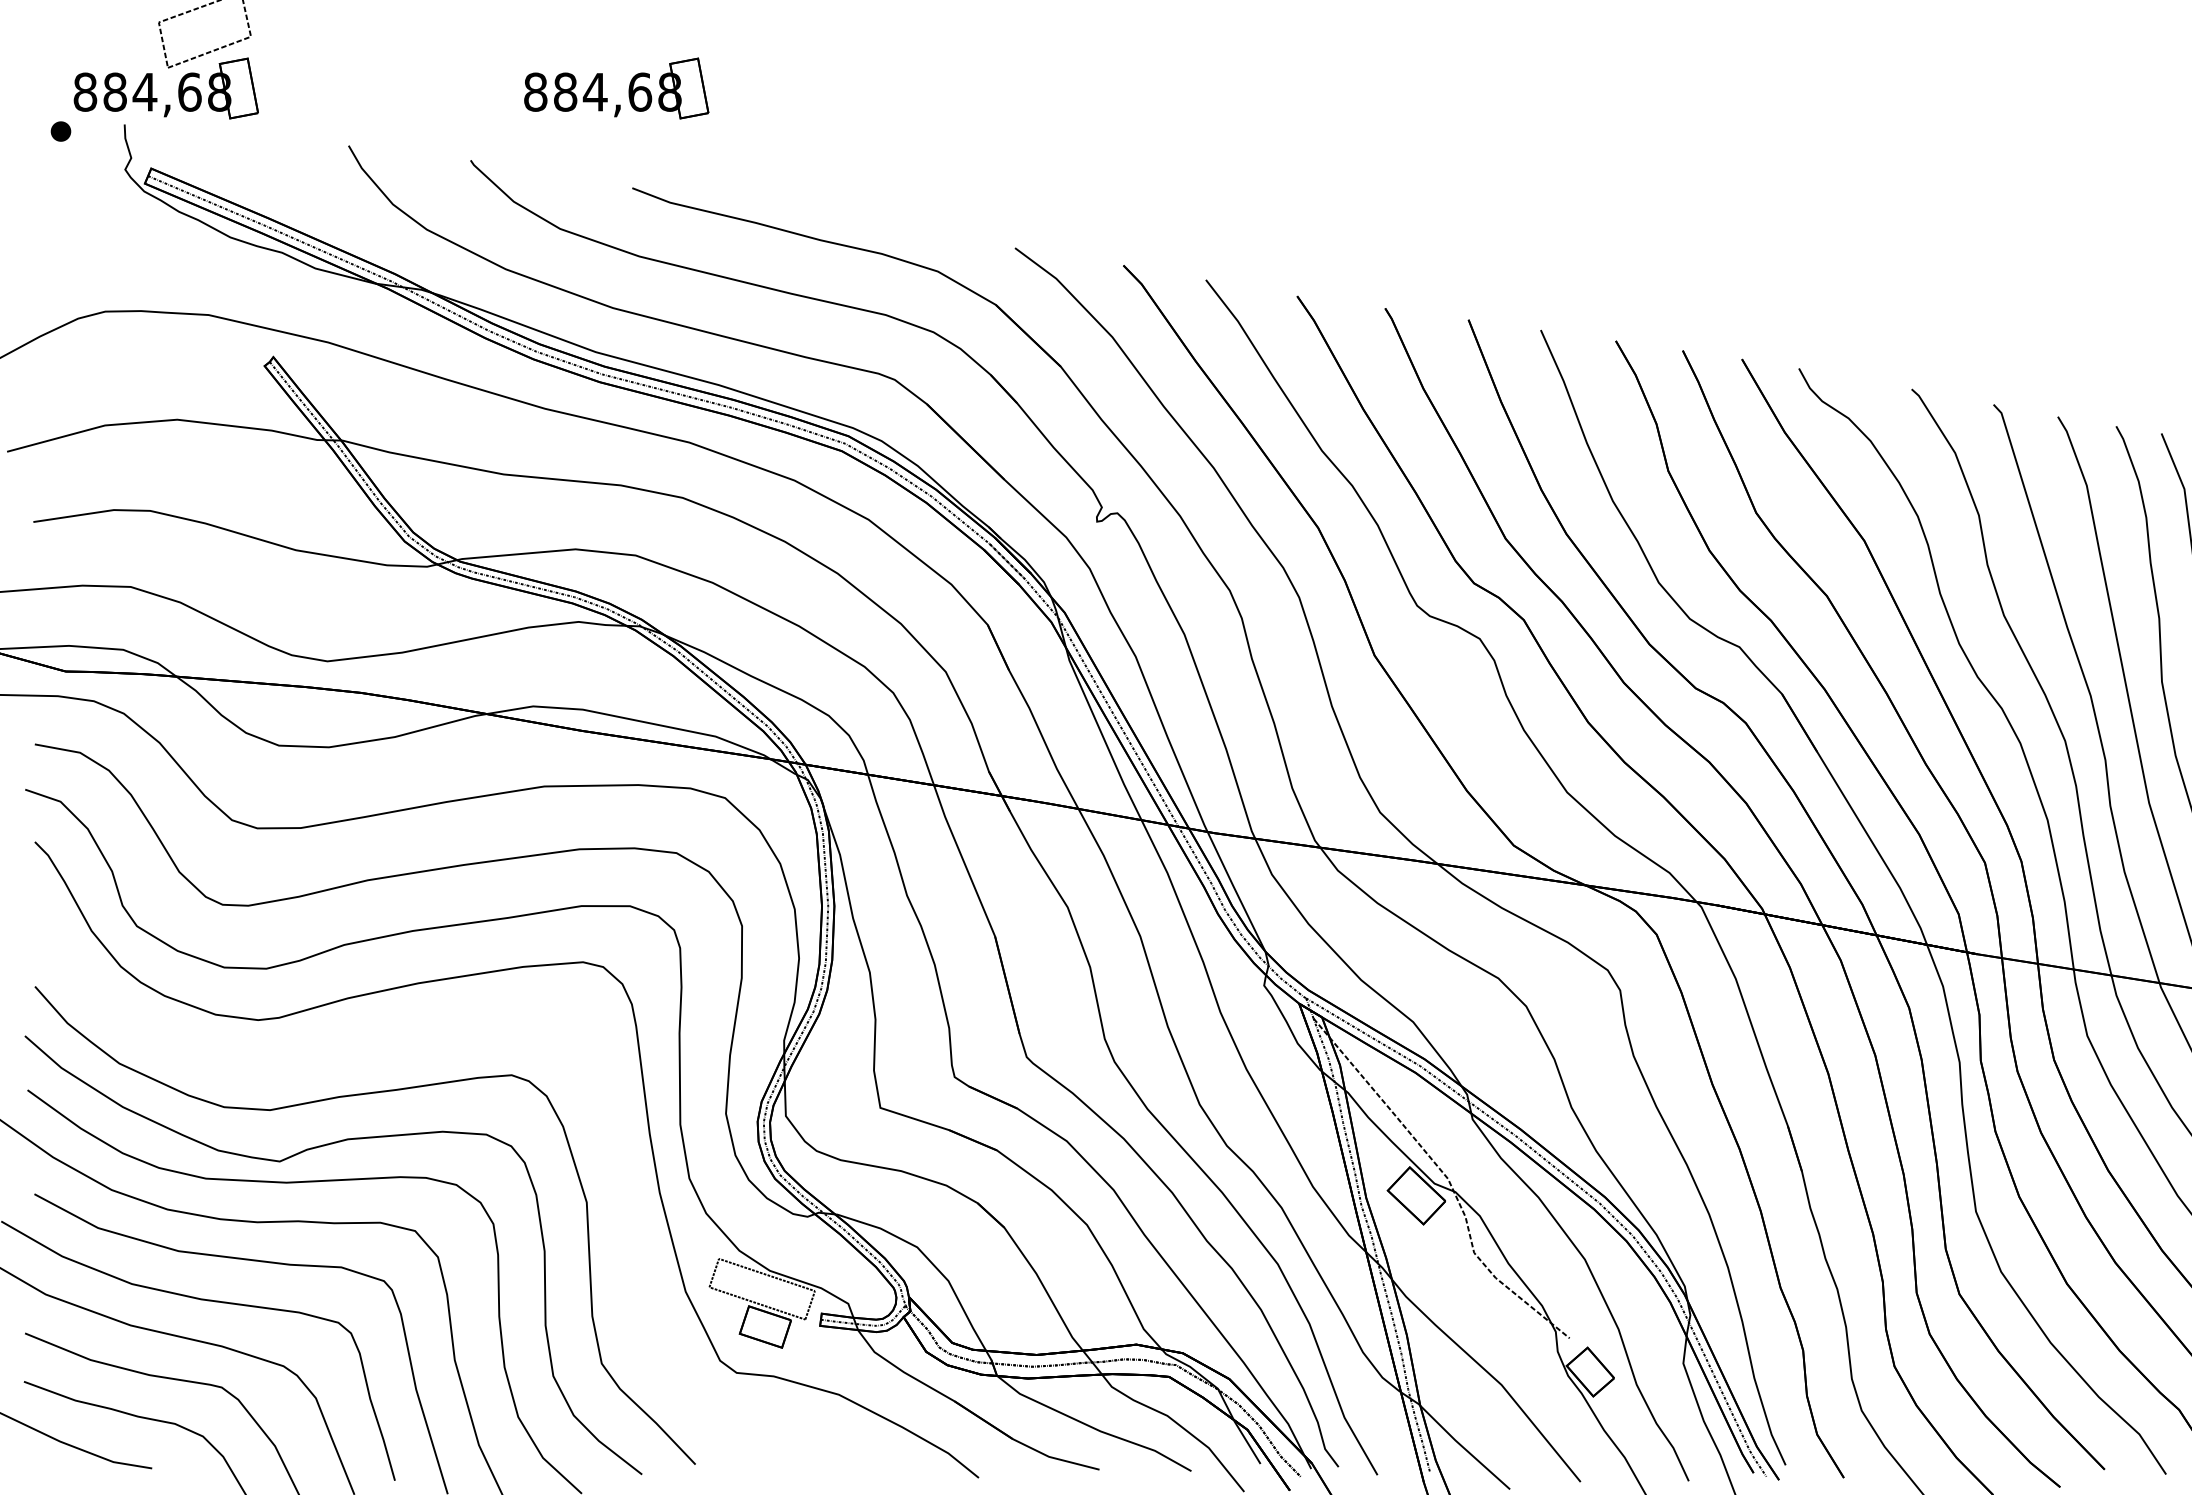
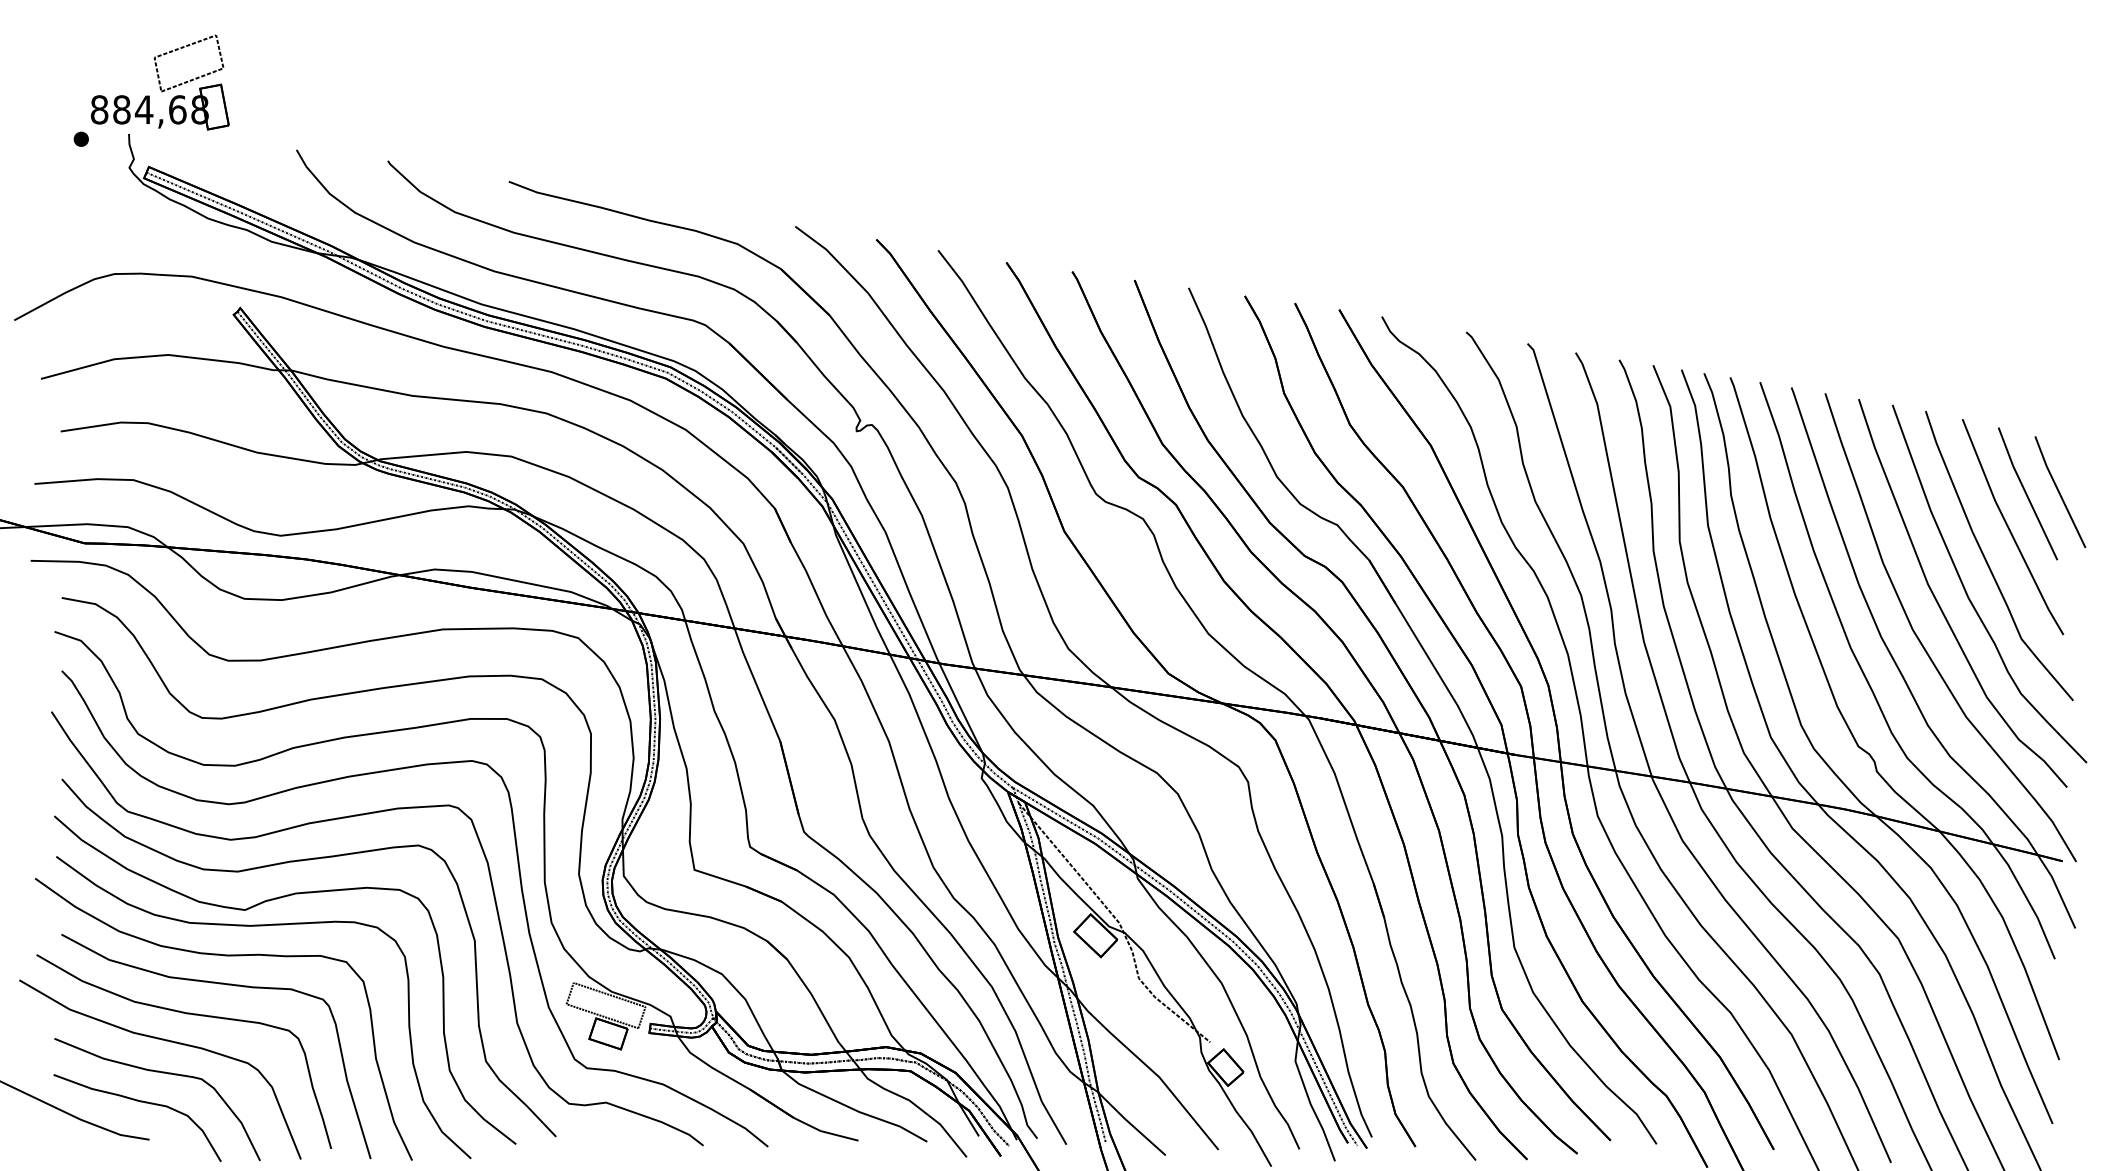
part: (629, 87) -> (506, 106), removed
part: (430, 1036) -> (357, 816), added

